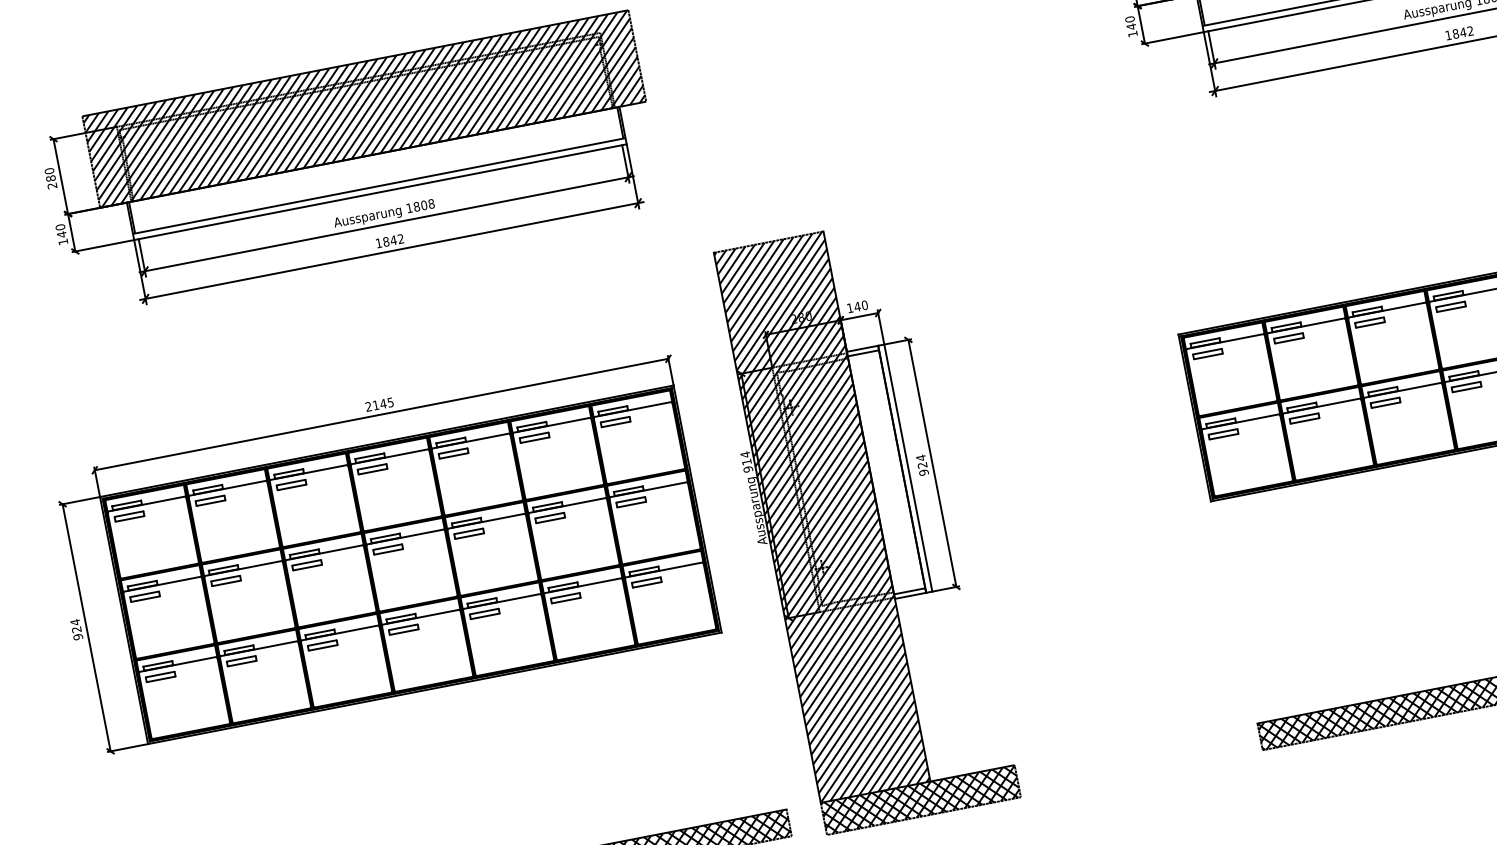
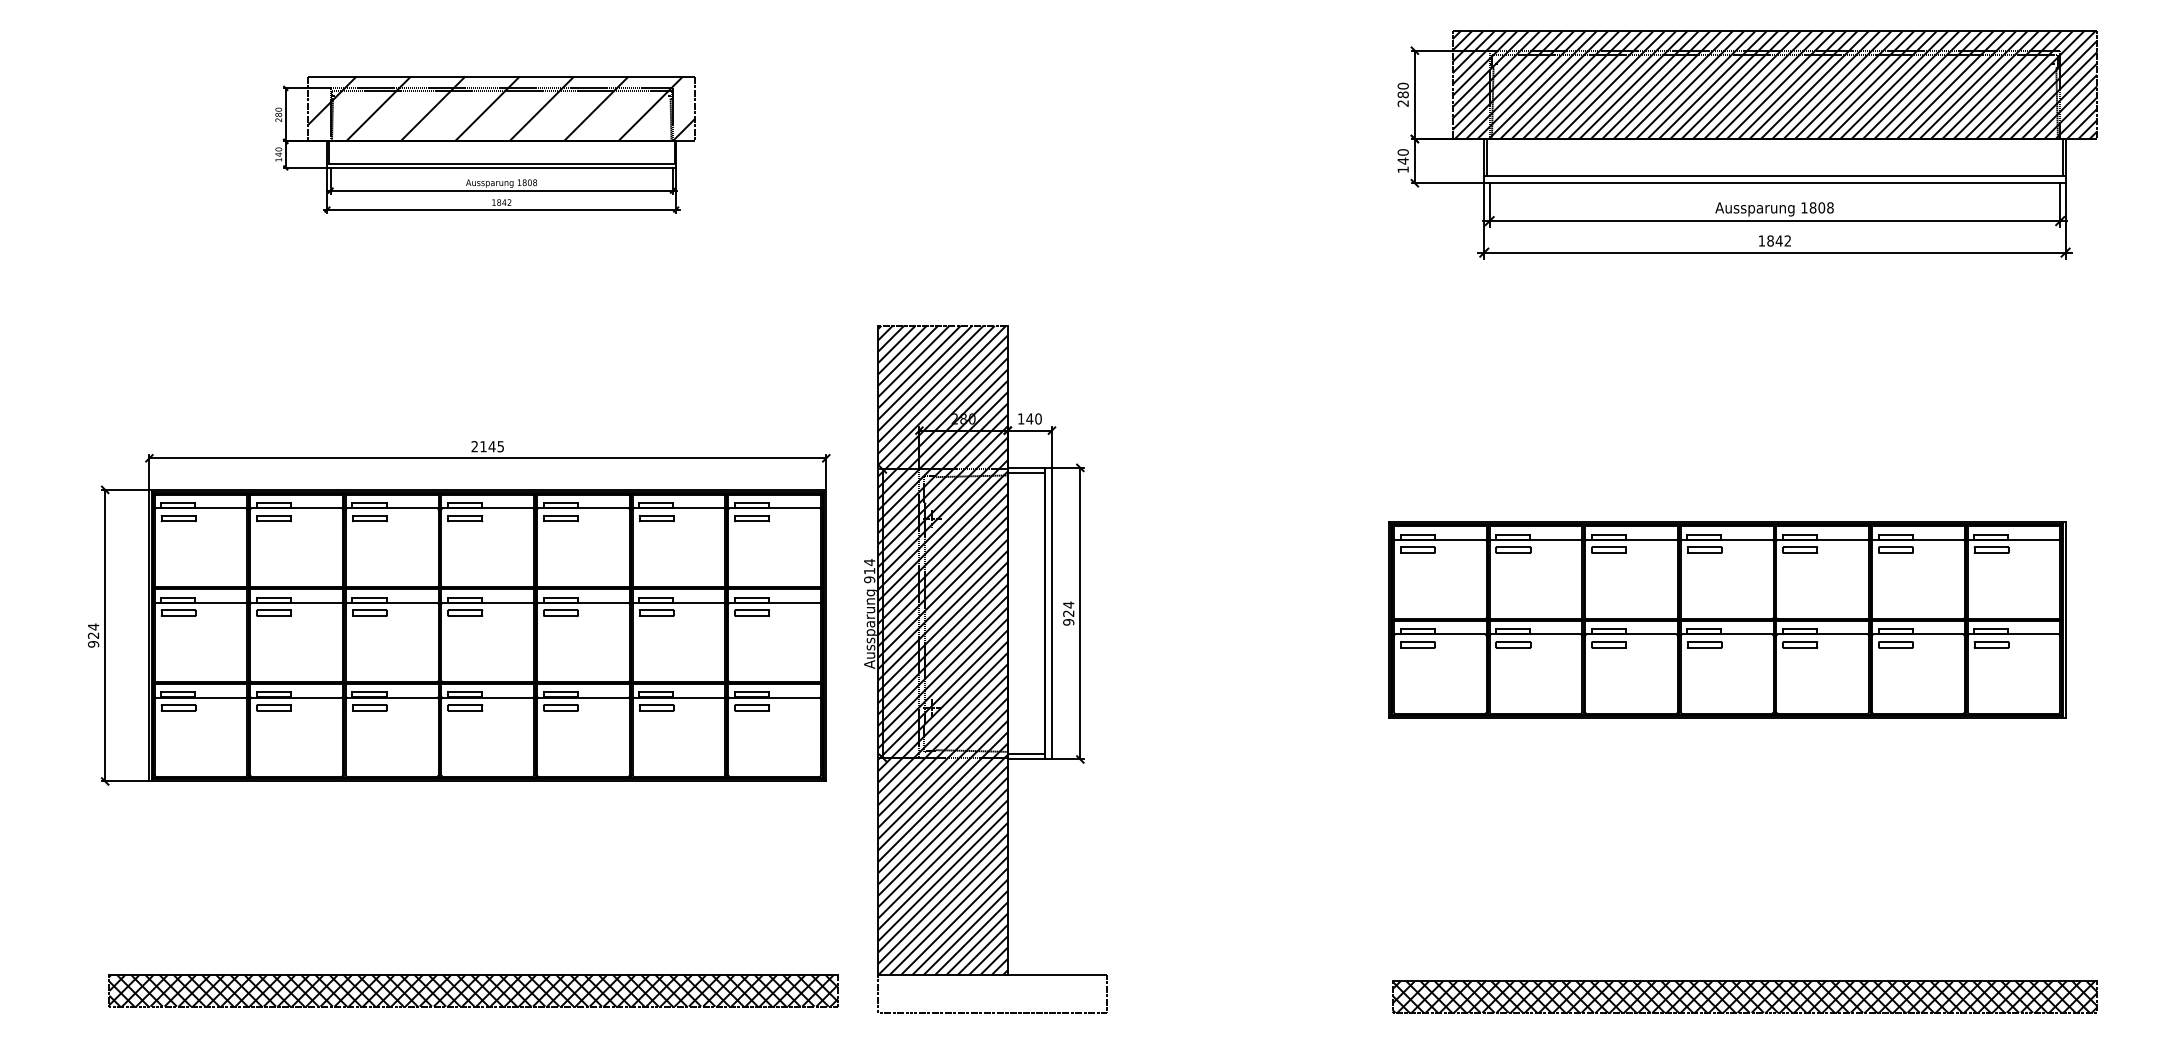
part: (351, 163) -> (485, 144), size x0.6
part: (383, 550) -> (459, 613), moved
hatch: (920, 799) -> (992, 993), removed

